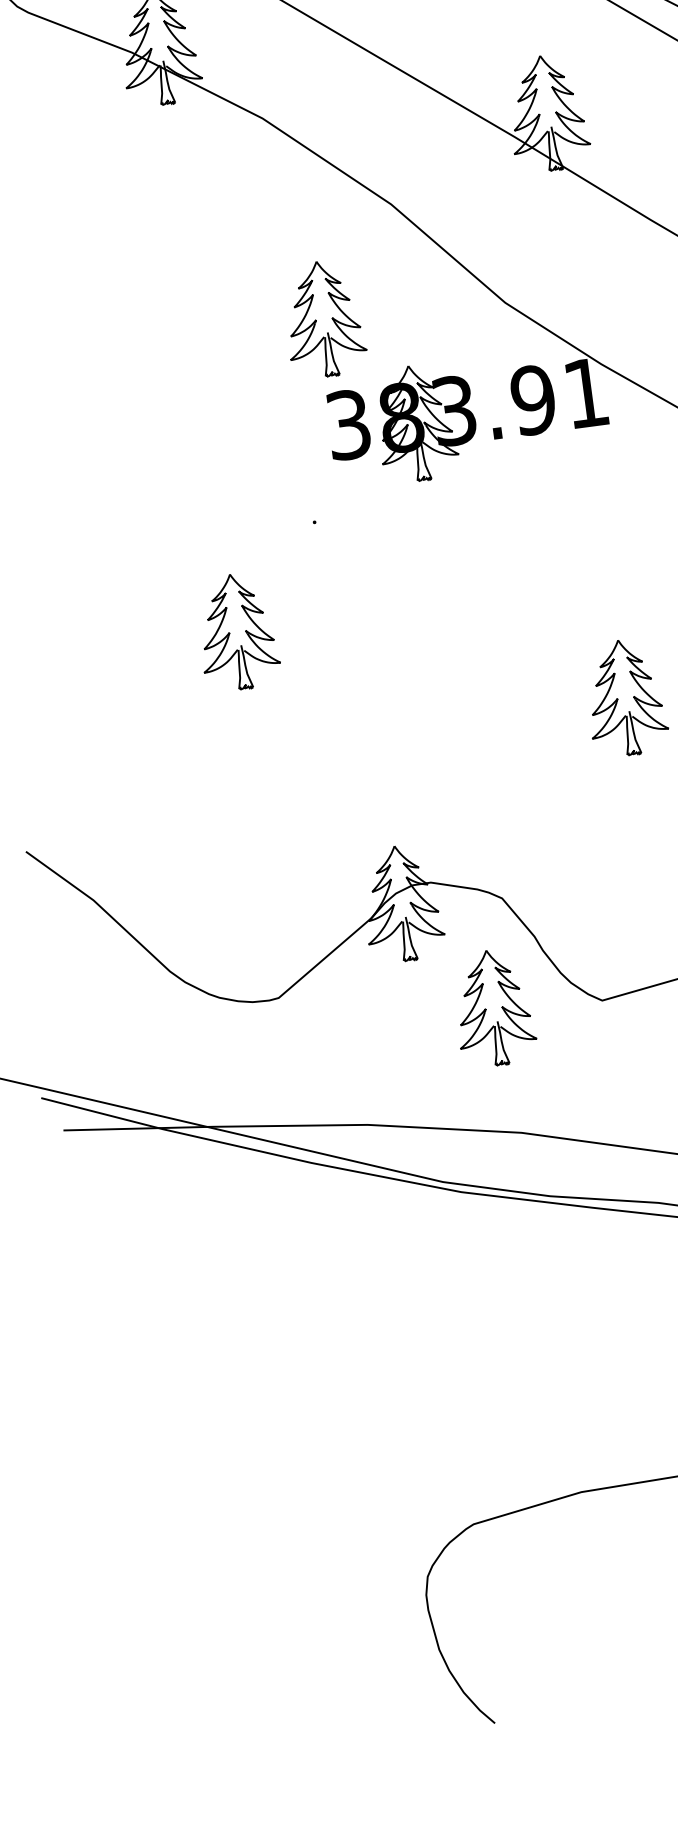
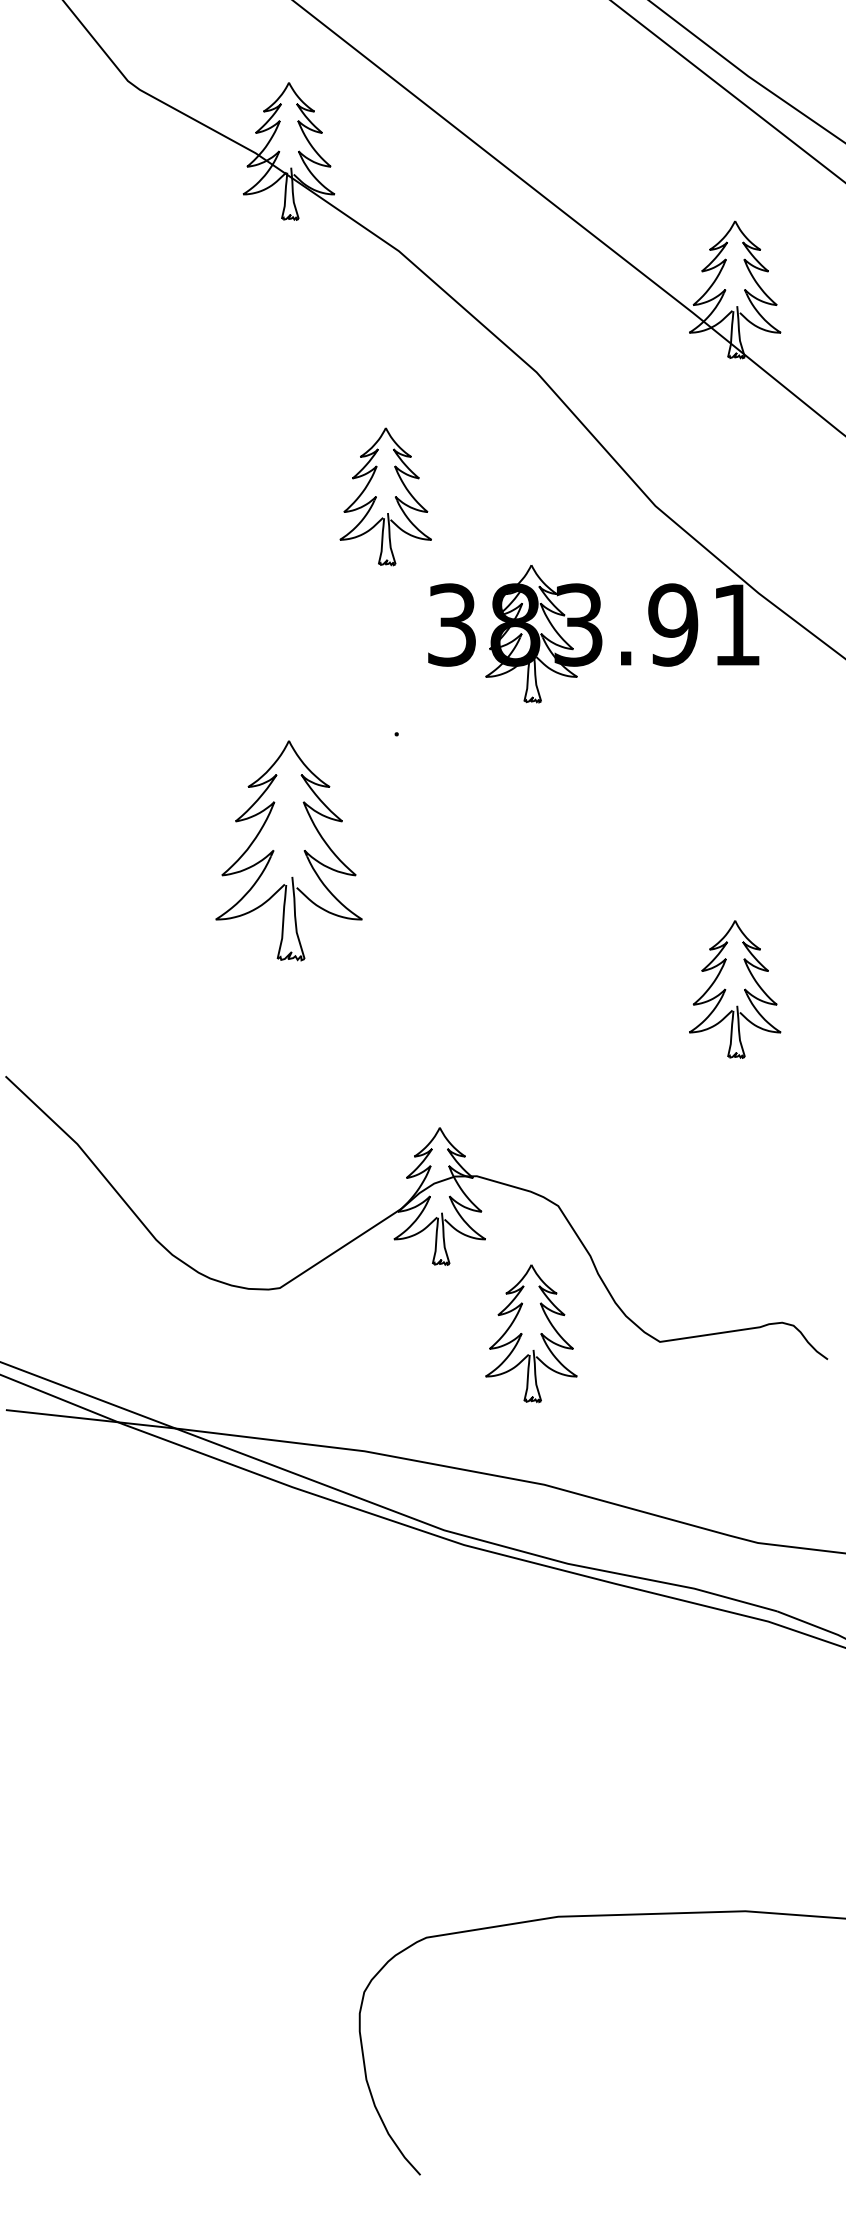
part: (323, 318) -> (385, 496), moved
part: (237, 632) -> (288, 851), size x1.6

